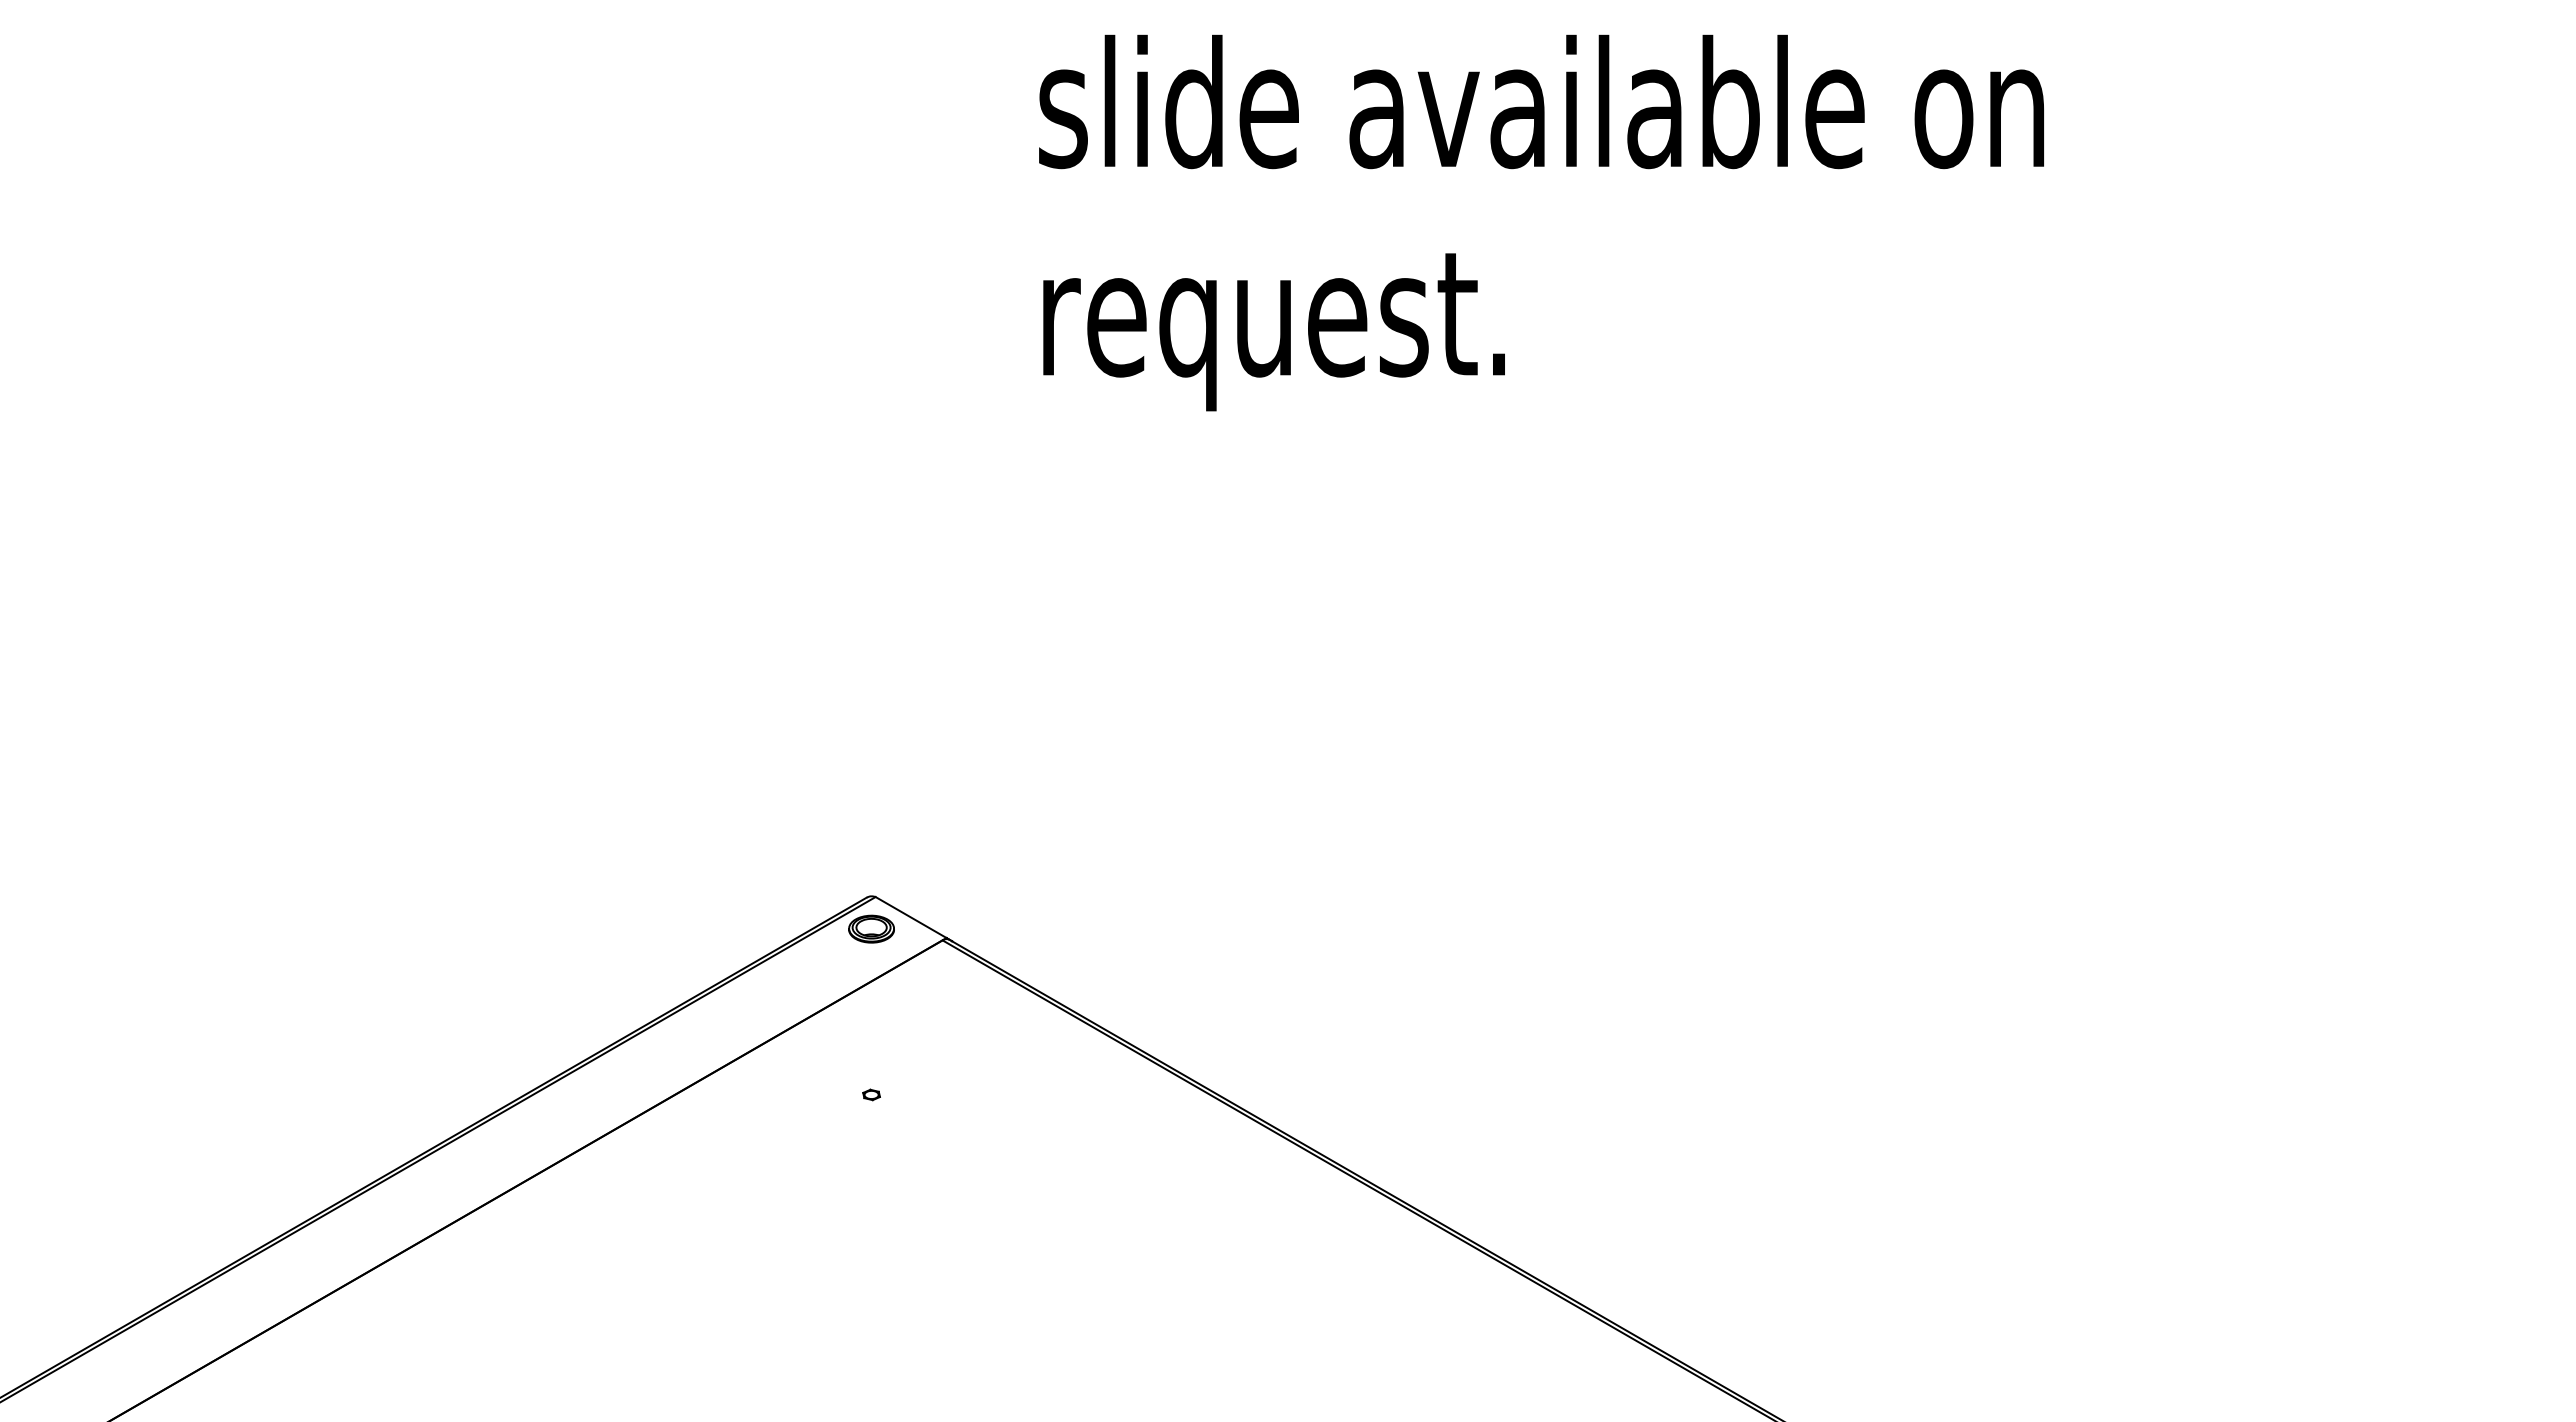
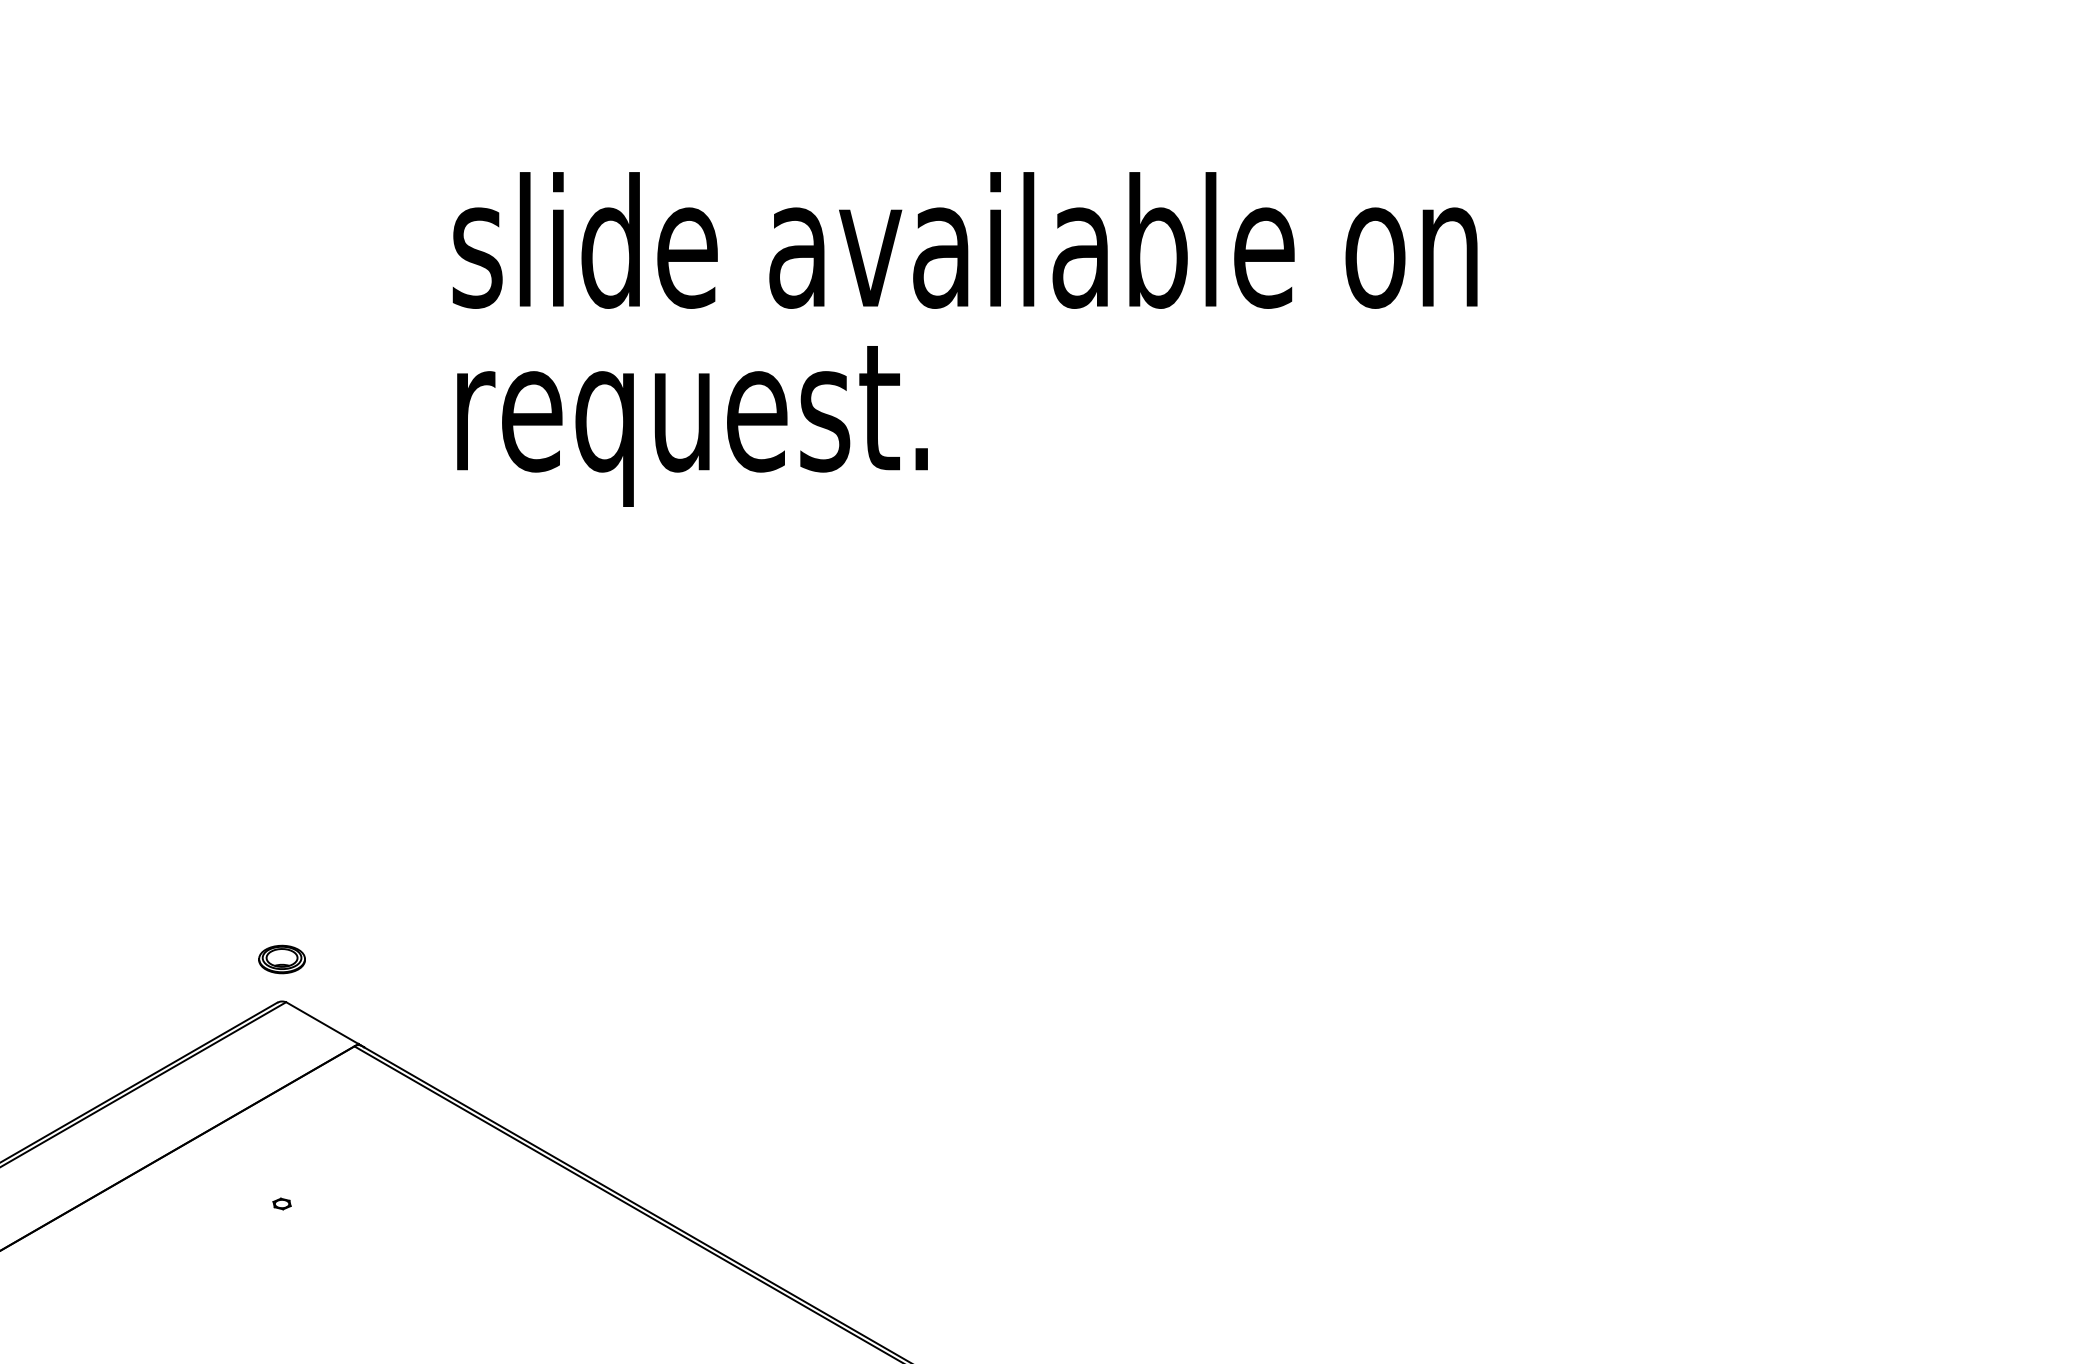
text: (1541, 101) -> (965, 240), moved
part: (871, 928) -> (281, 958), moved

